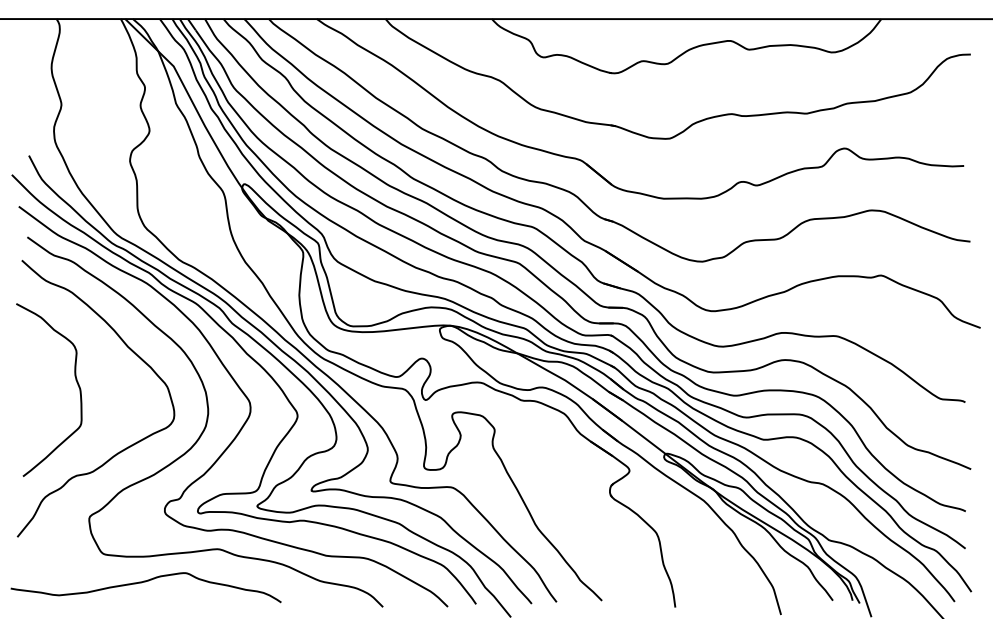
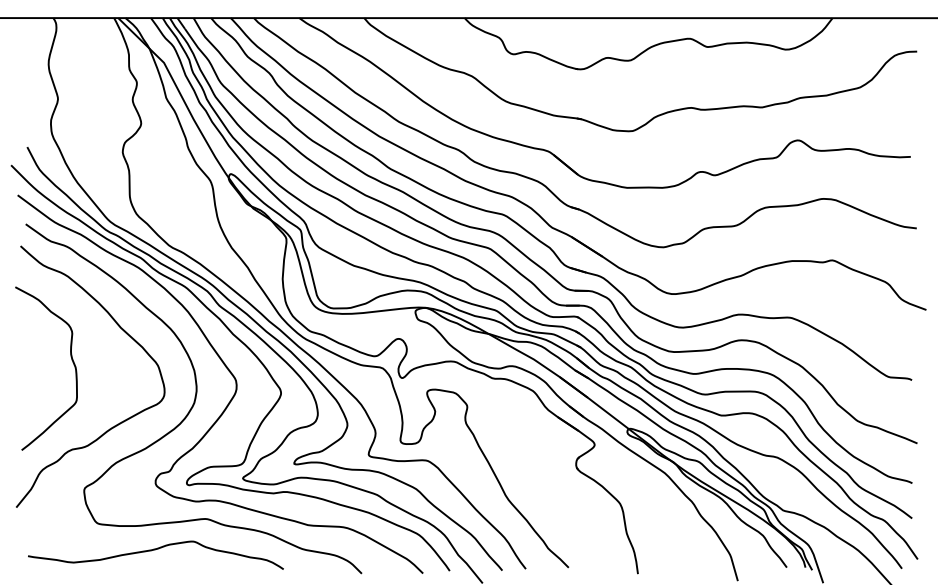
curve: (145, 582) -> (155, 550), moved

